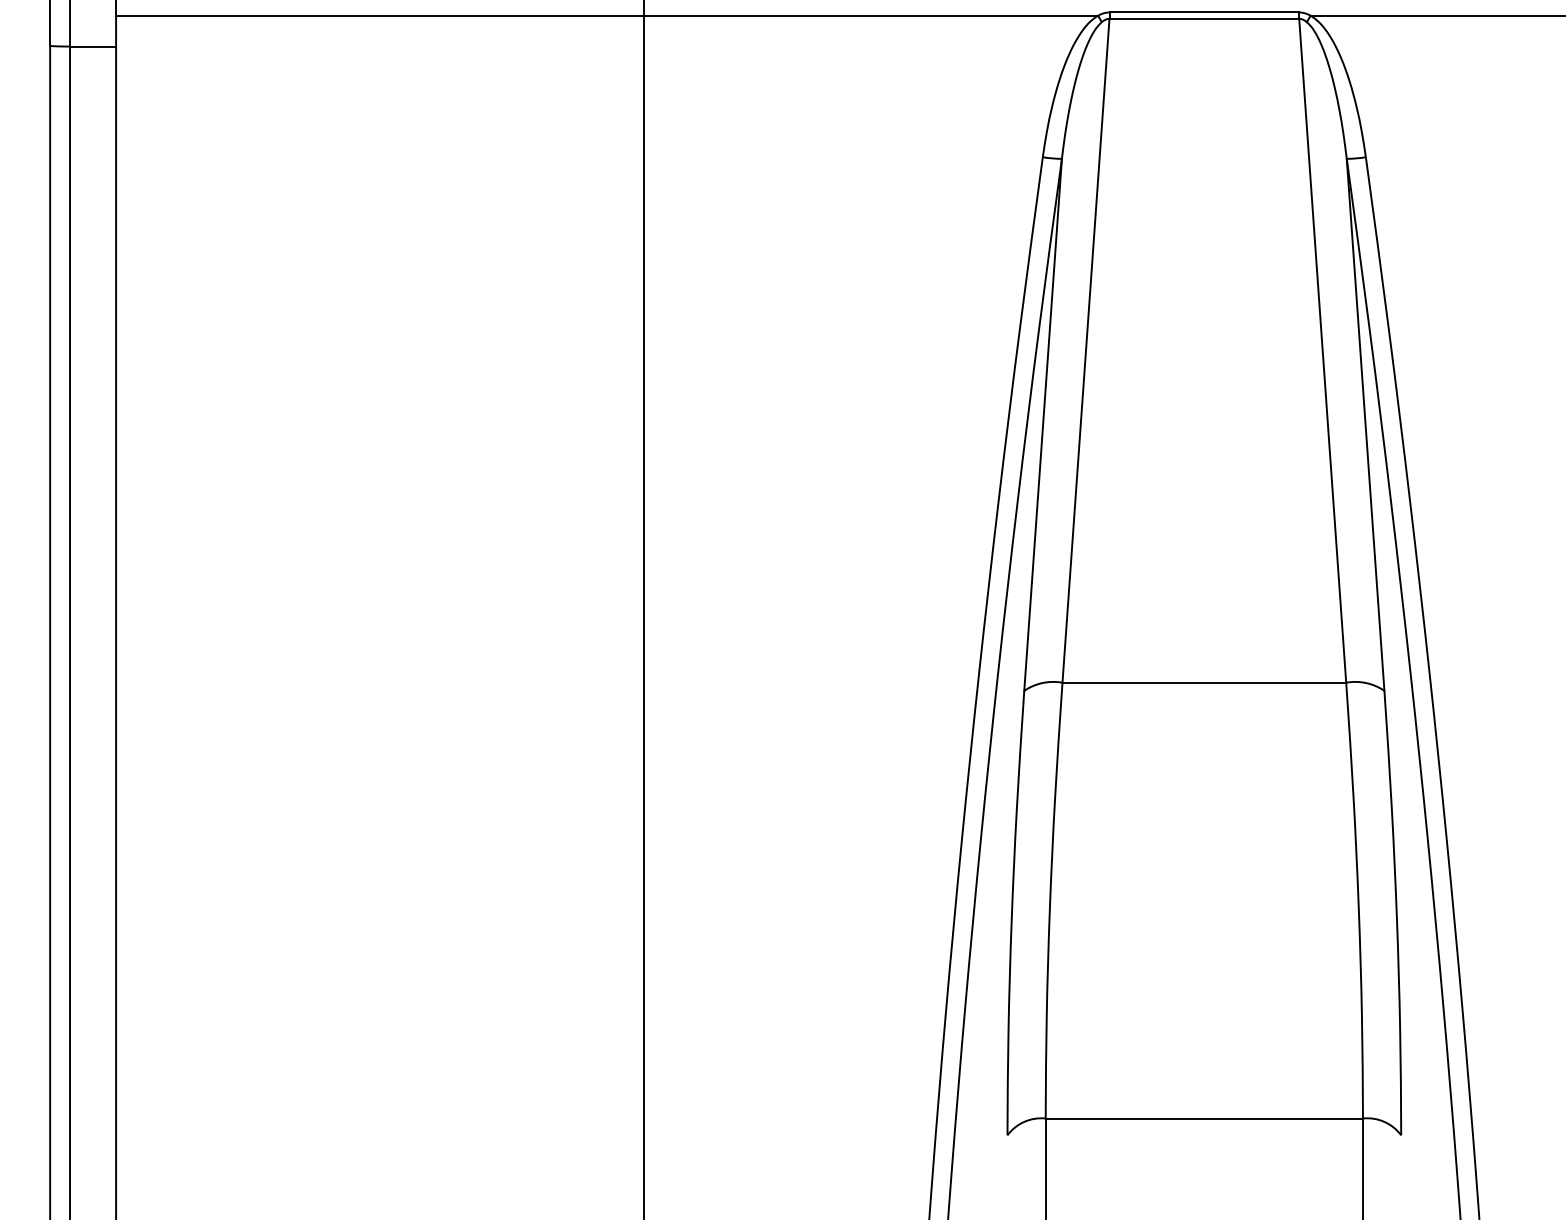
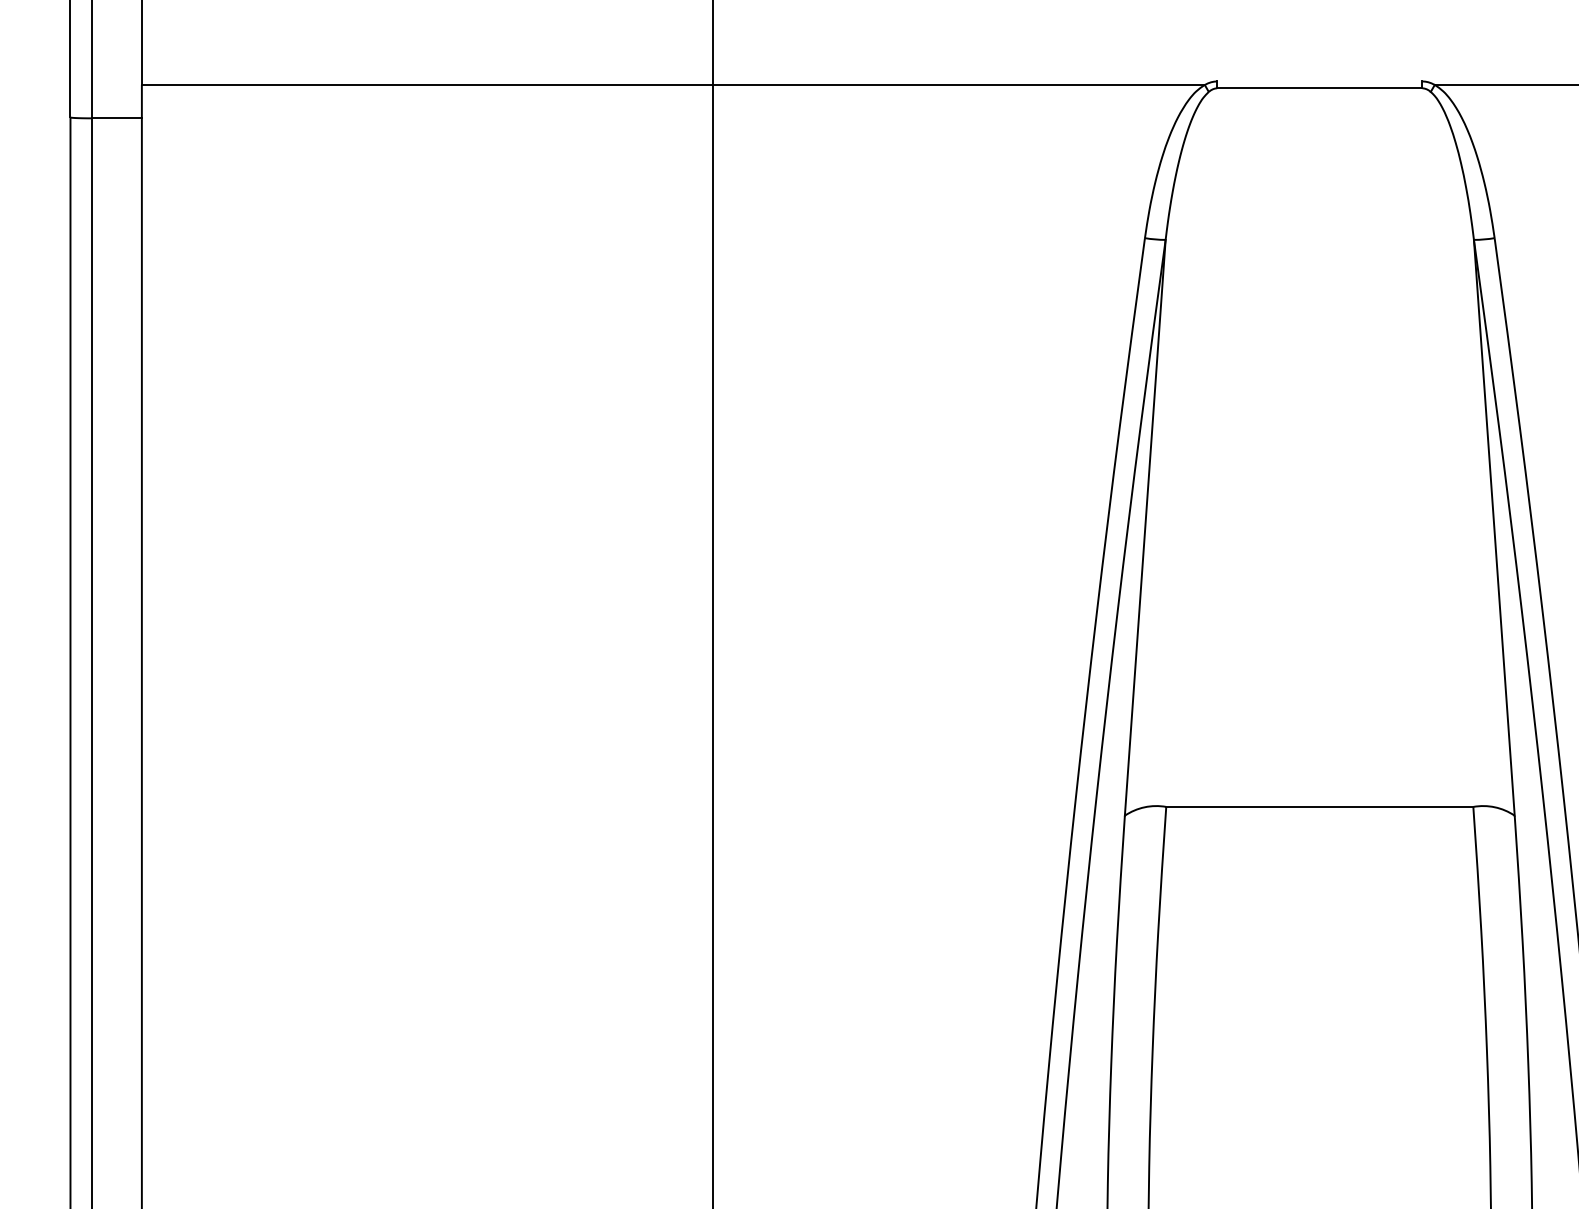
line: (1204, 12) -> (1319, 81), removed
line: (1085, 350) -> (1191, 447), removed
line: (1322, 350) -> (1447, 447), removed

